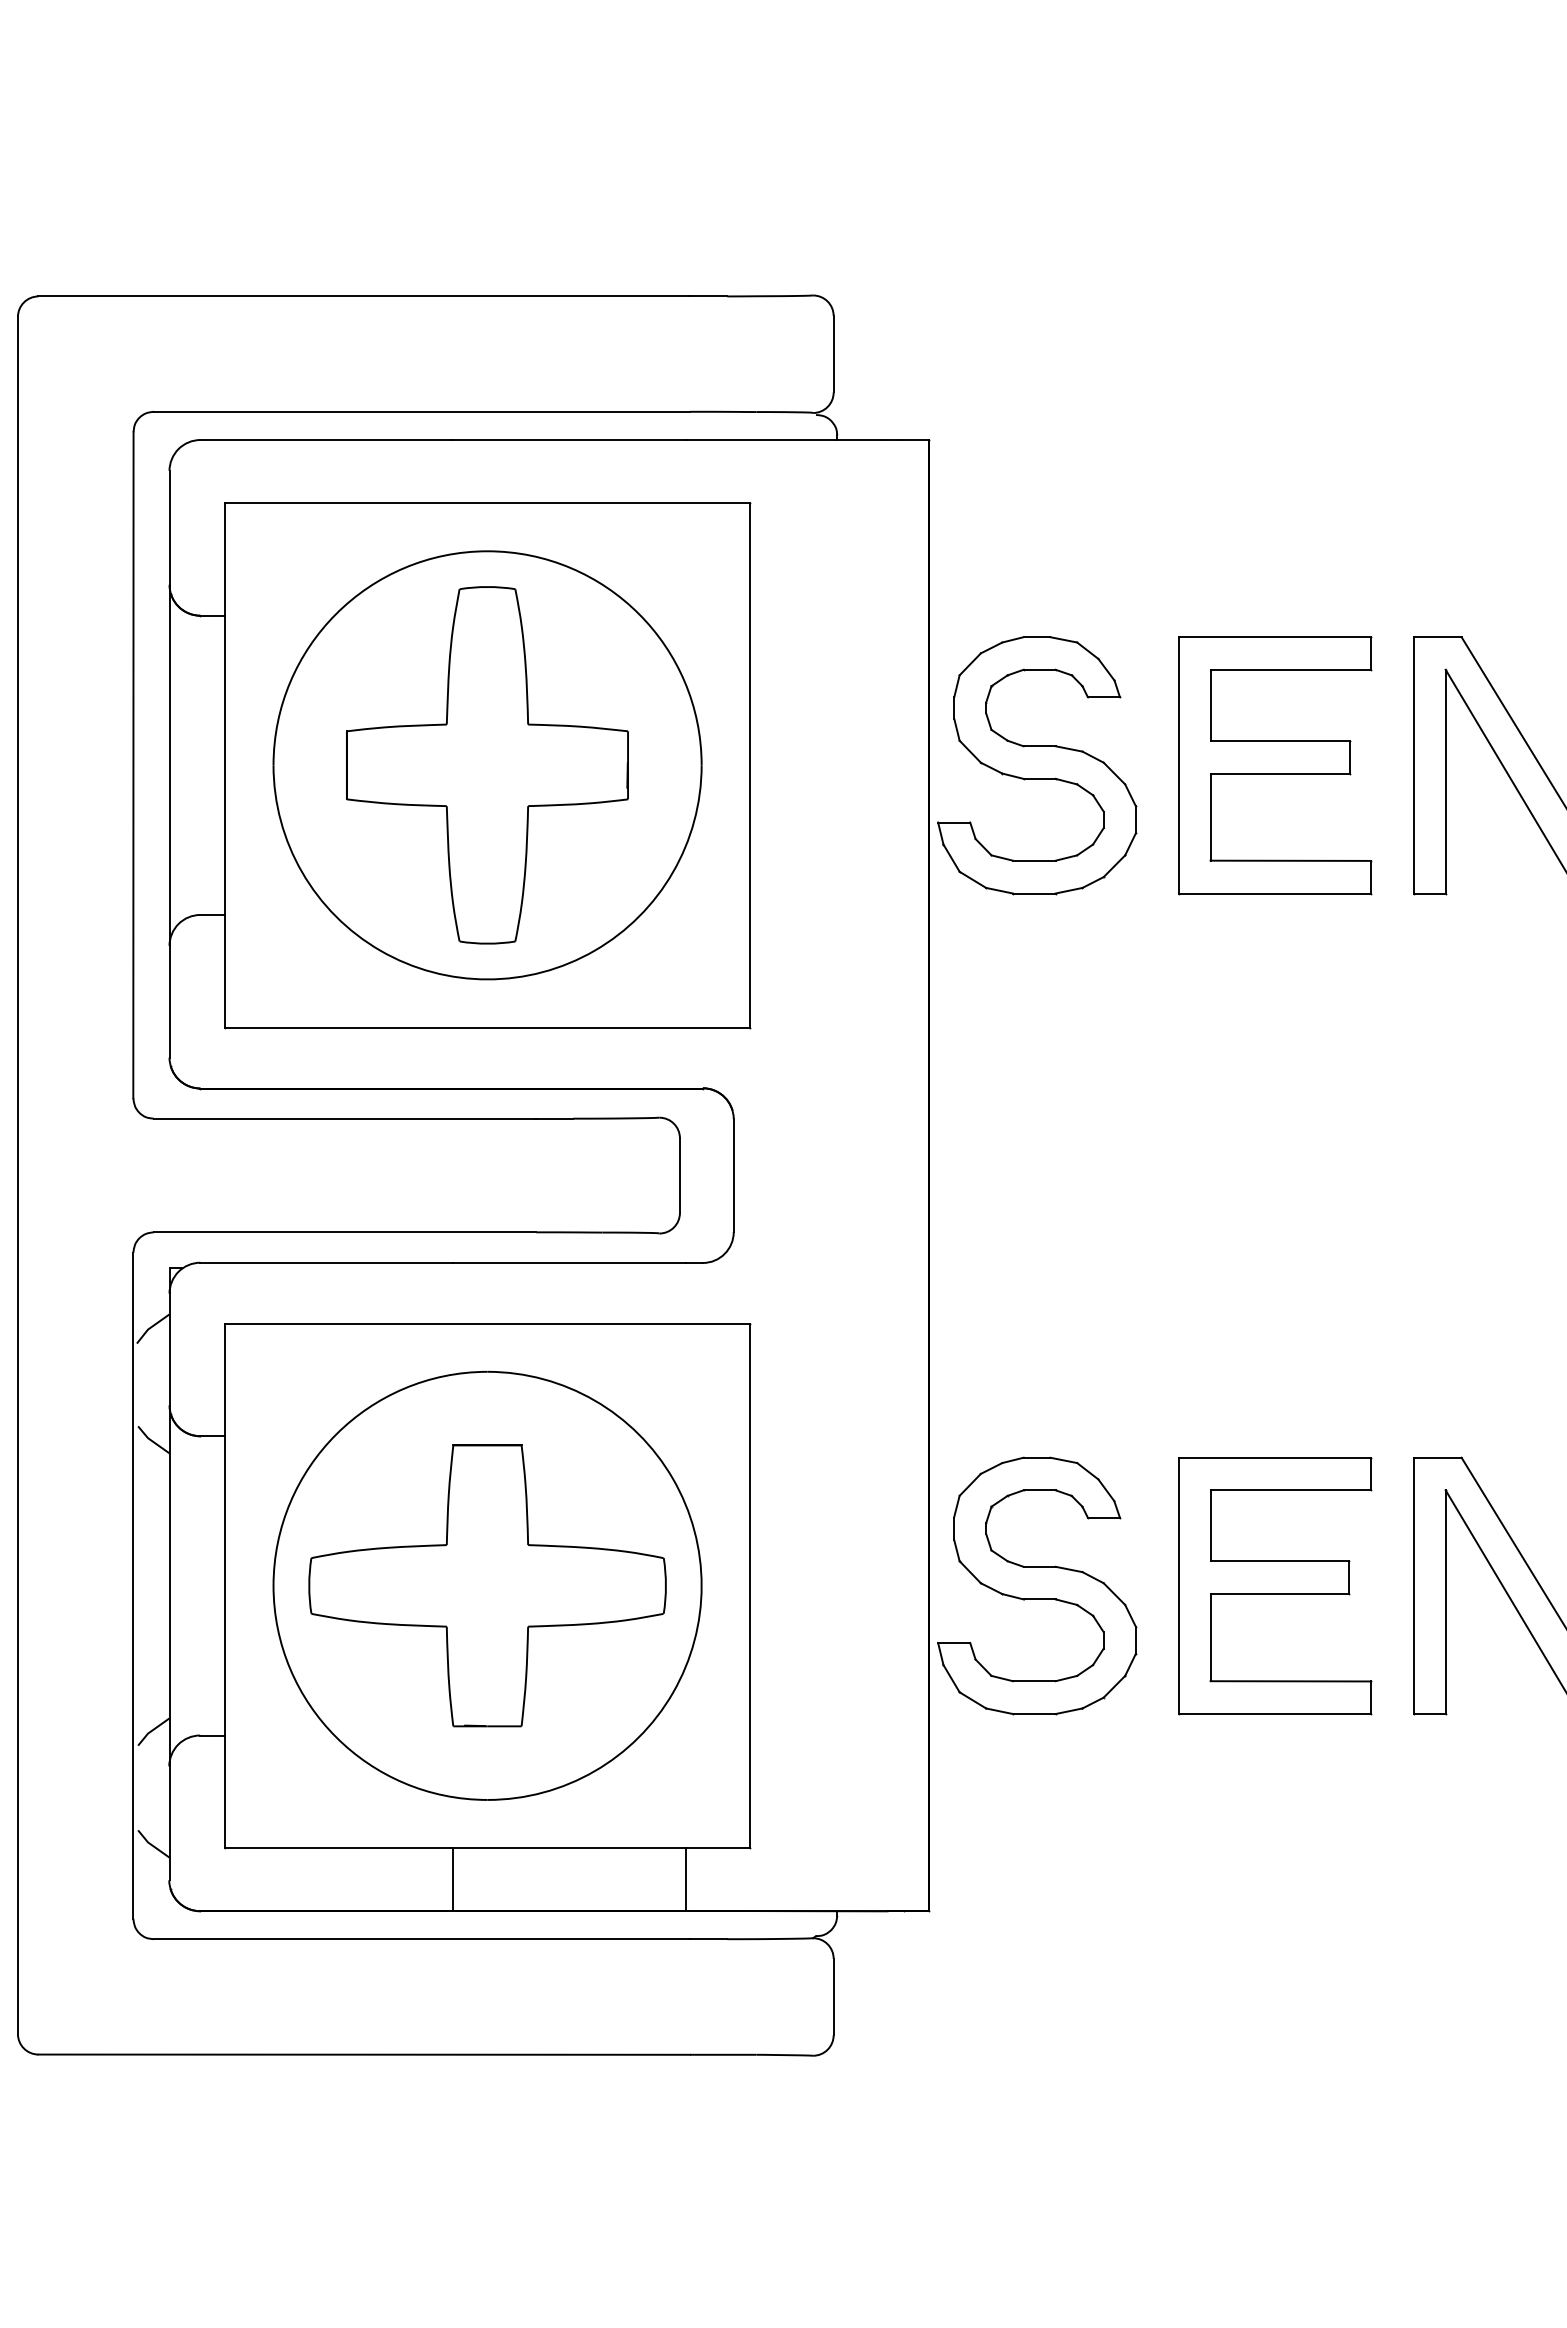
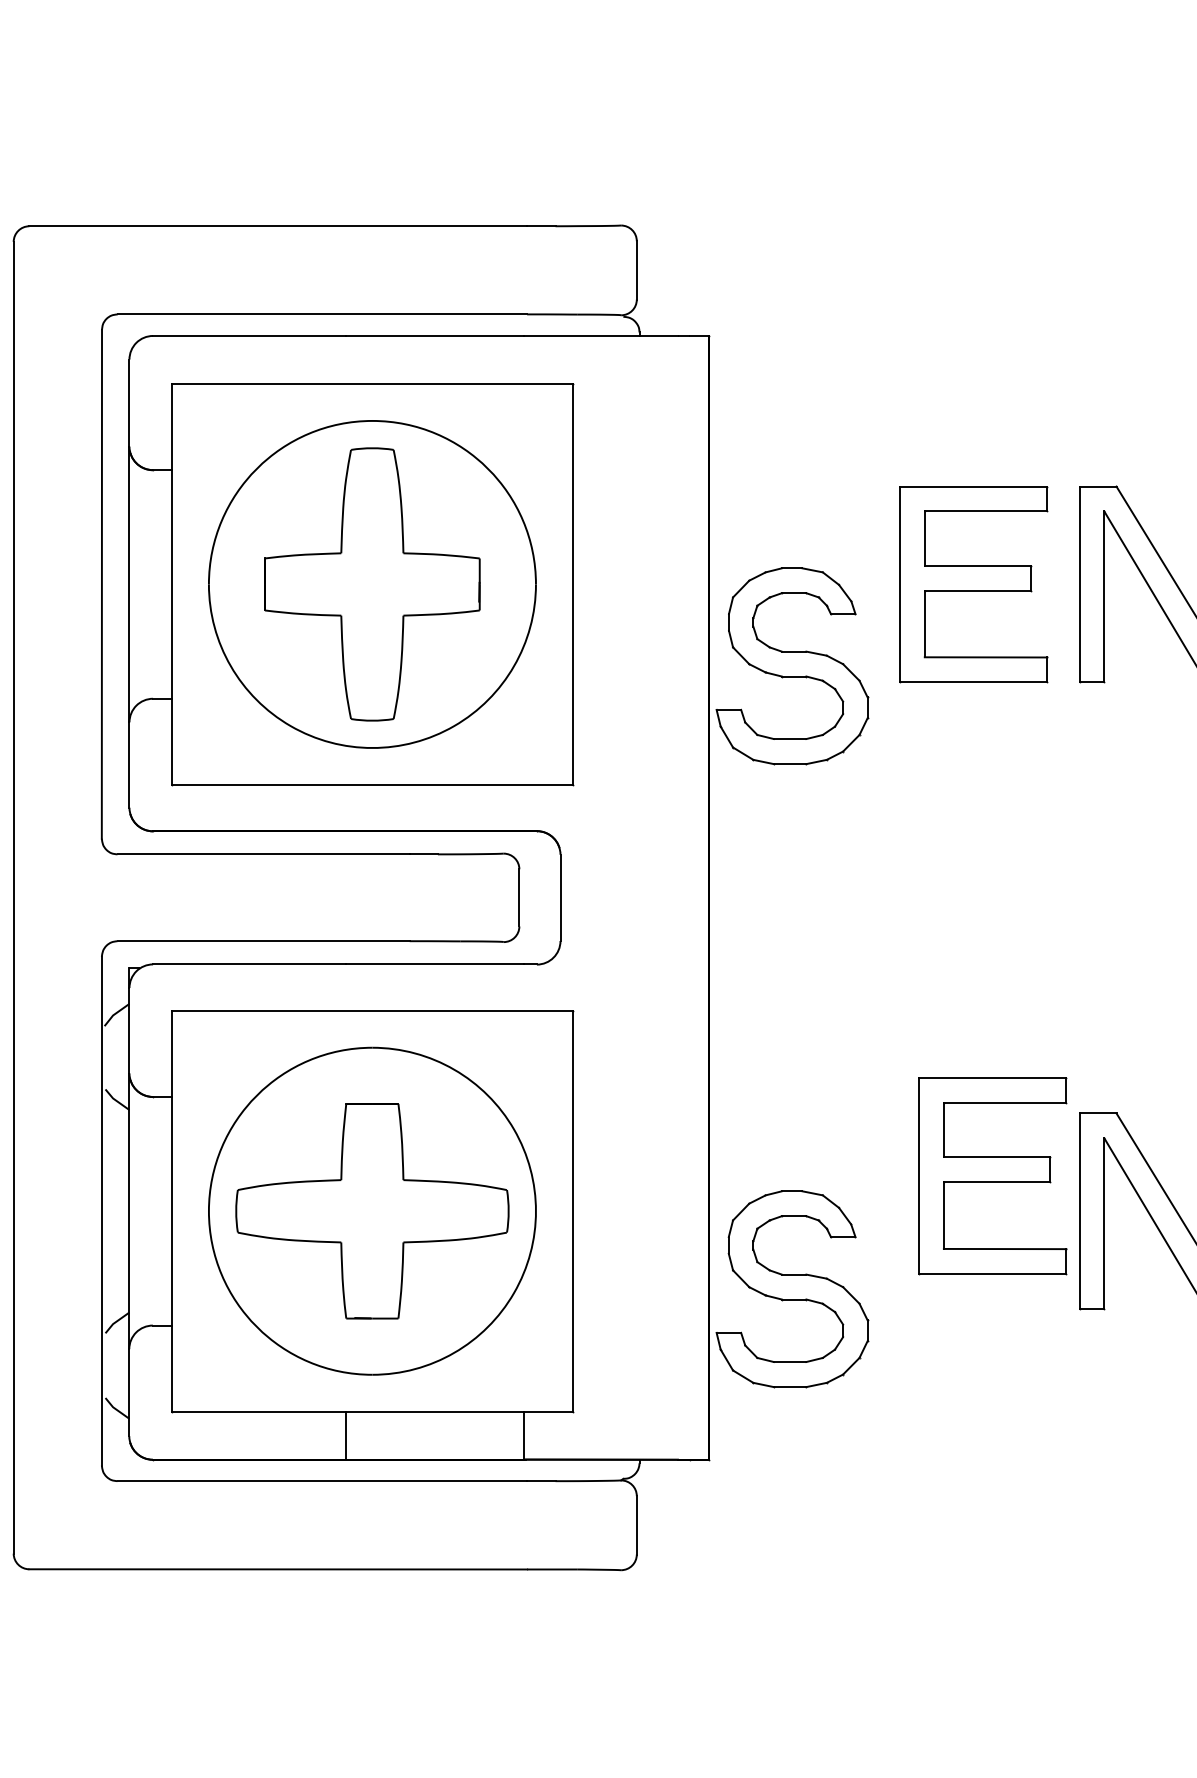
part: (1037, 765) -> (792, 666), moved
part: (1037, 1585) -> (792, 1288), moved
part: (1275, 1586) -> (993, 1176), moved

